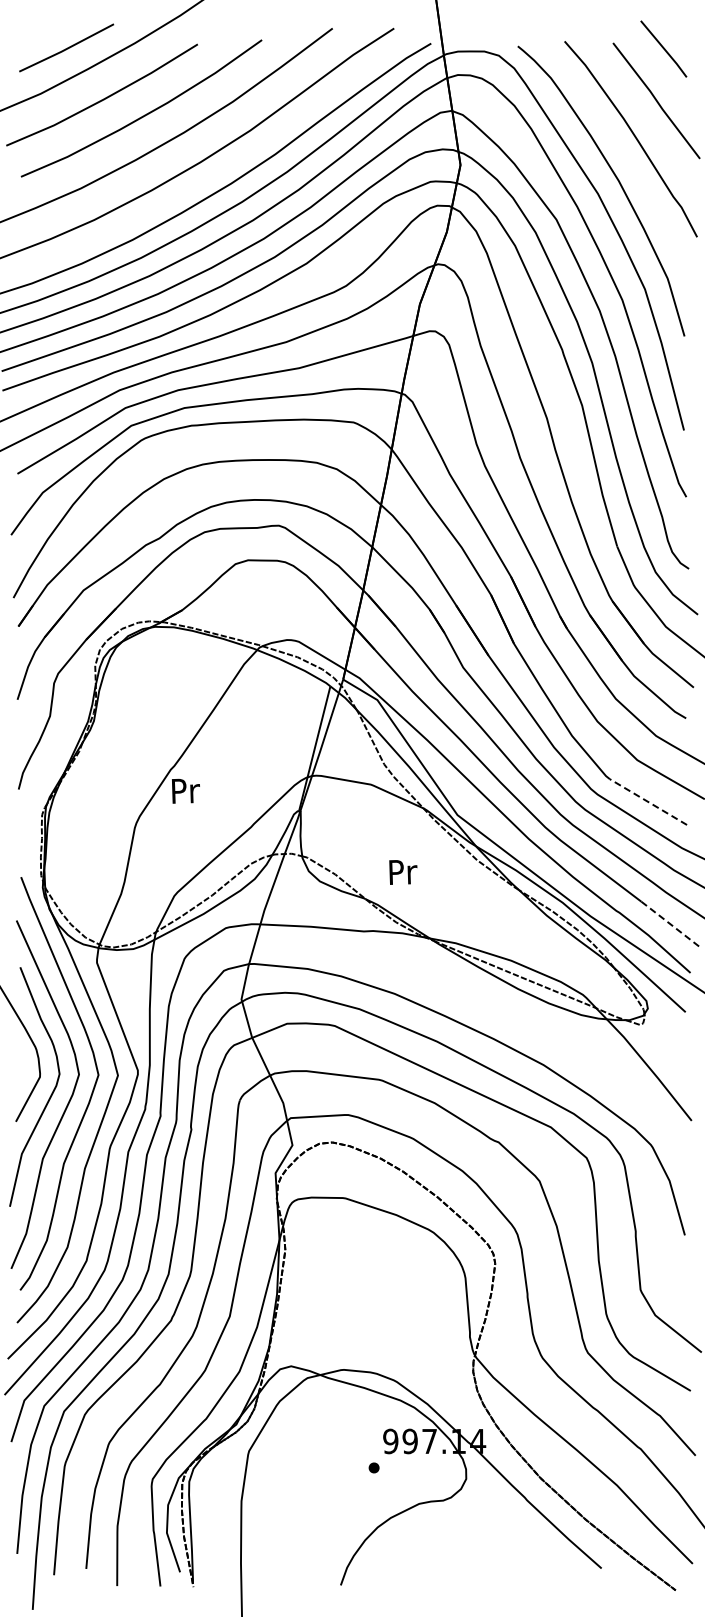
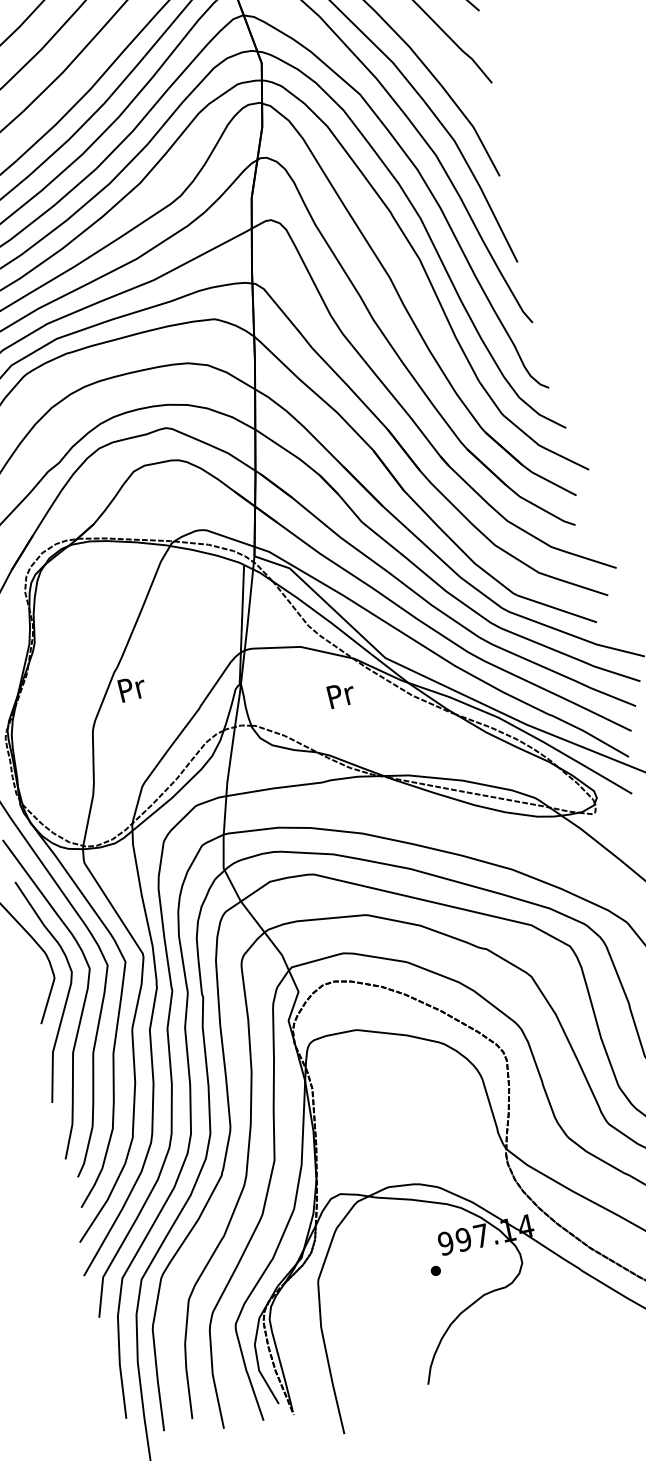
line: (648, 802) -> (557, 609), dashed -> solid
text: (403, 872) -> (341, 695), moved
line: (669, 923) -> (600, 715), dashed -> solid

